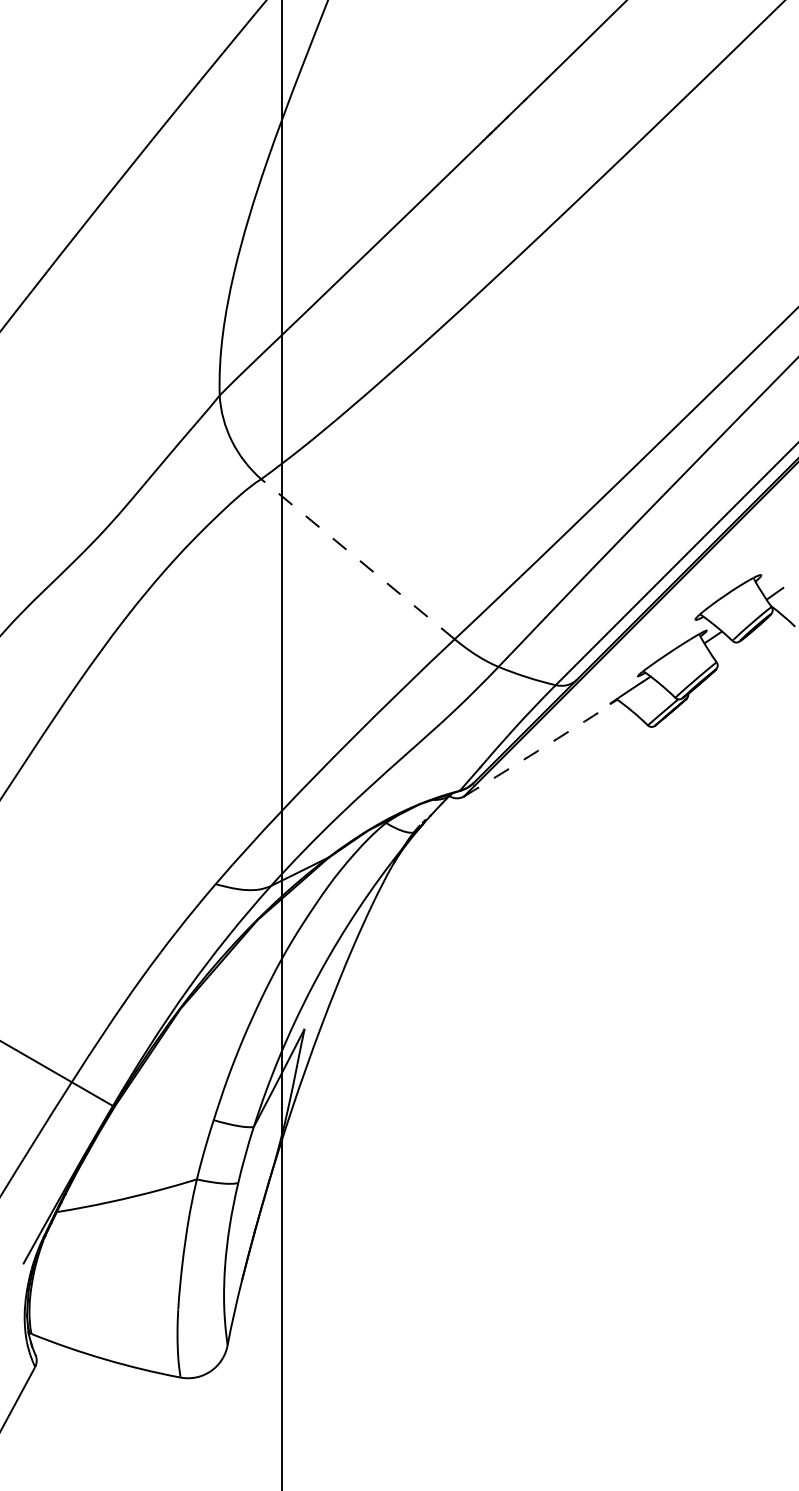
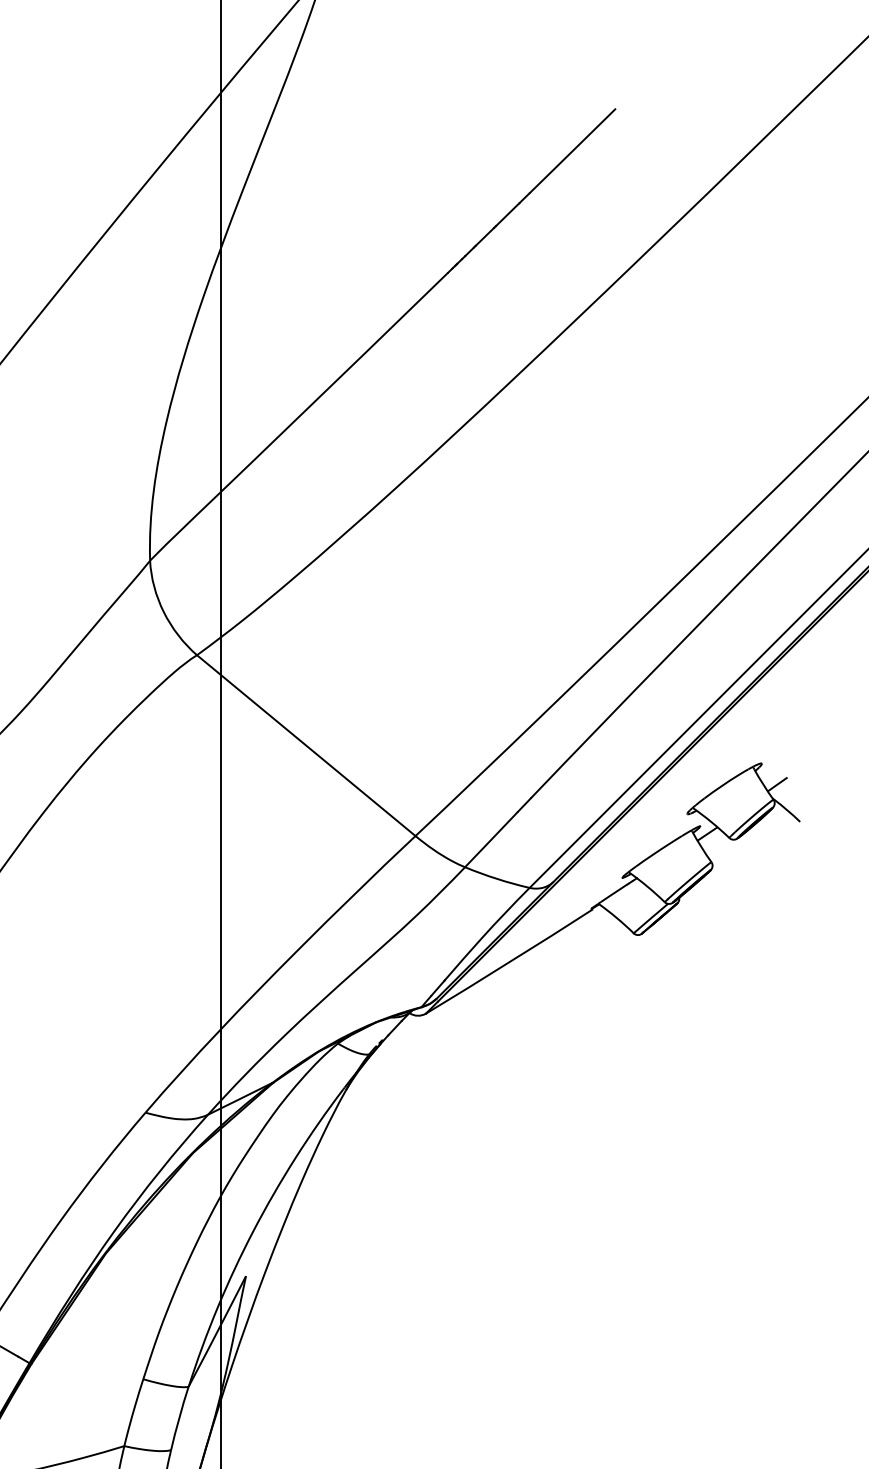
line: (357, 559) -> (305, 745), dashed -> solid
arc: (538, 750) -> (510, 961), dashed -> solid

